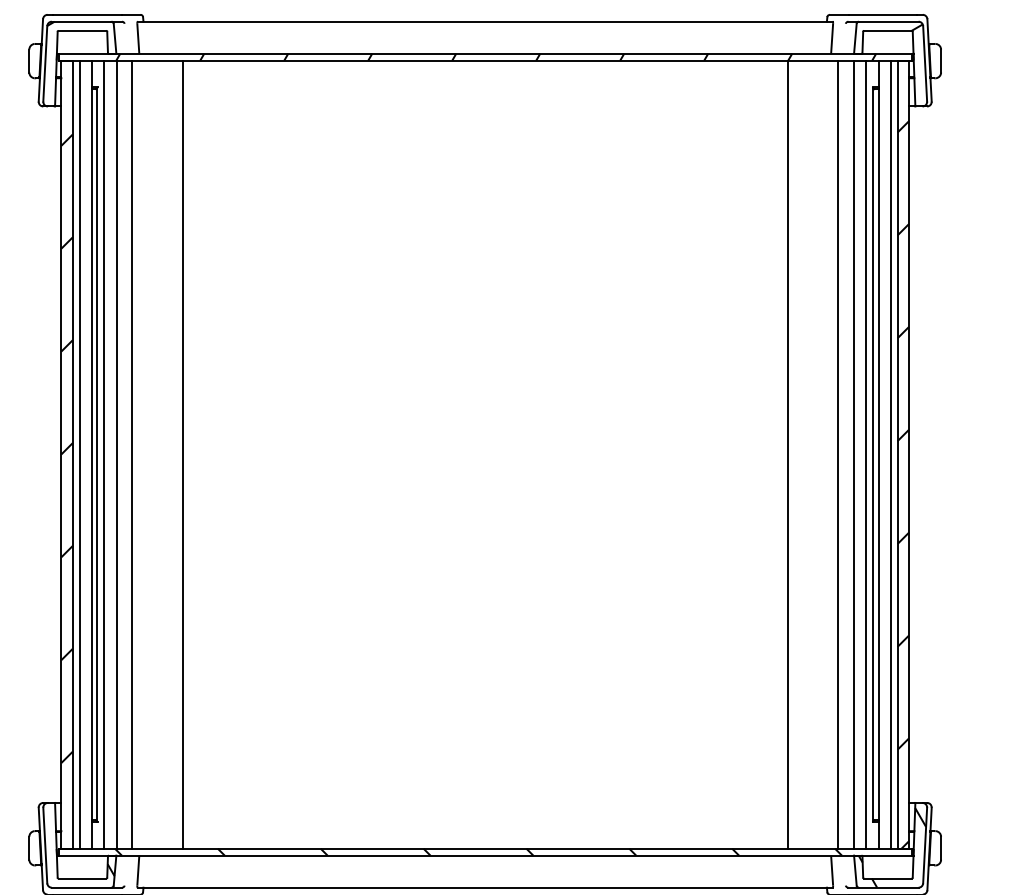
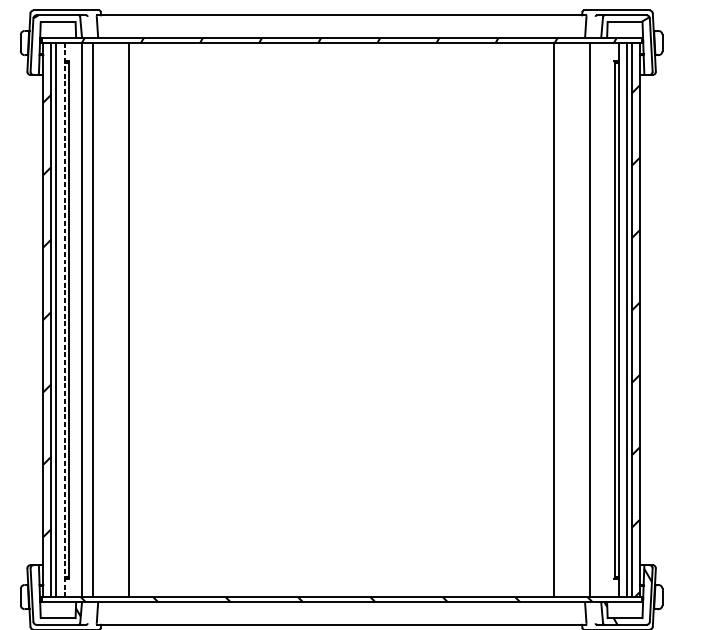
line: (104, 454) -> (73, 319), removed
line: (853, 454) -> (600, 319), removed
line: (866, 454) -> (609, 319), removed
line: (91, 455) -> (64, 320), solid -> dashed

